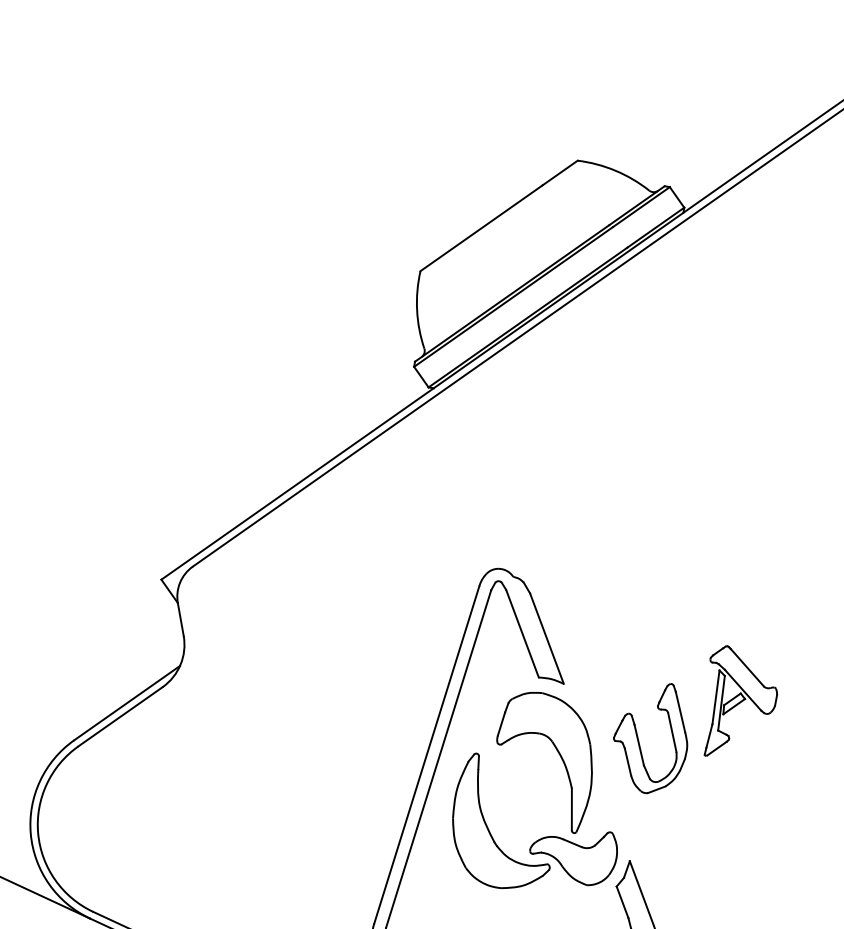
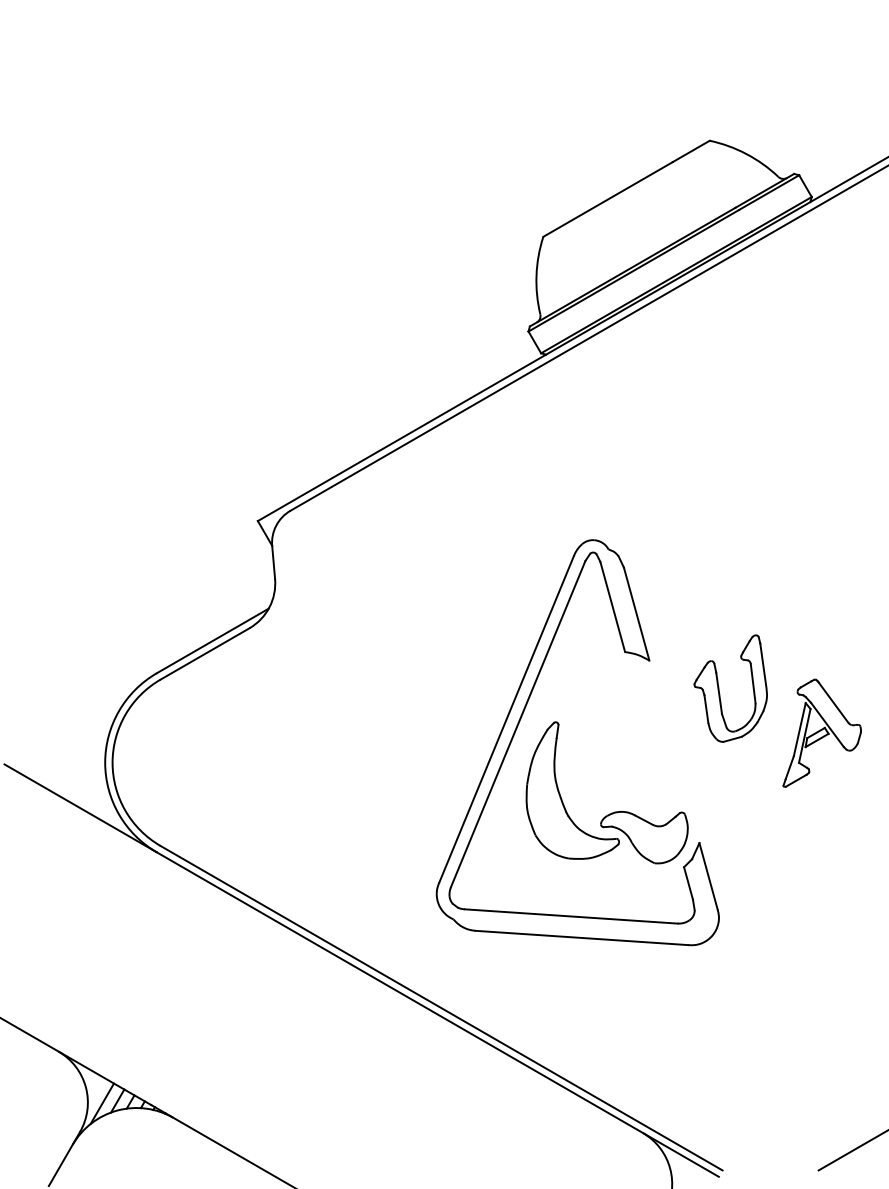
part: (737, 698) -> (821, 732), moved
part: (639, 740) -> (719, 688), moved
part: (559, 755) -> (638, 731), removed

